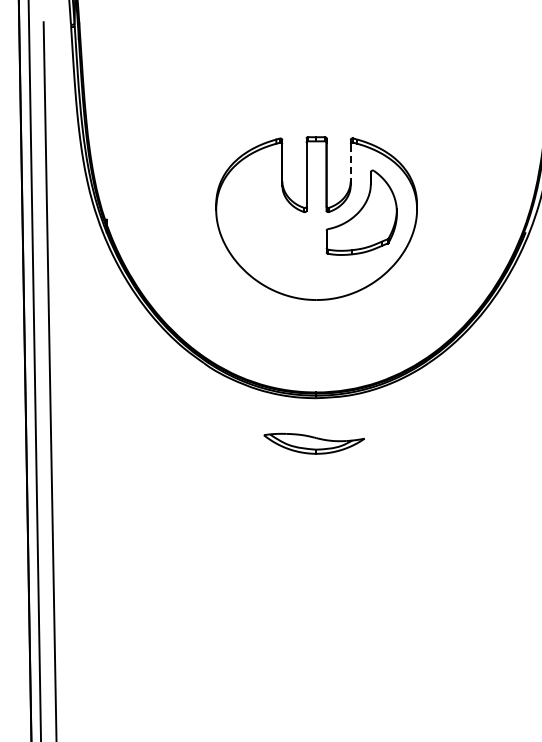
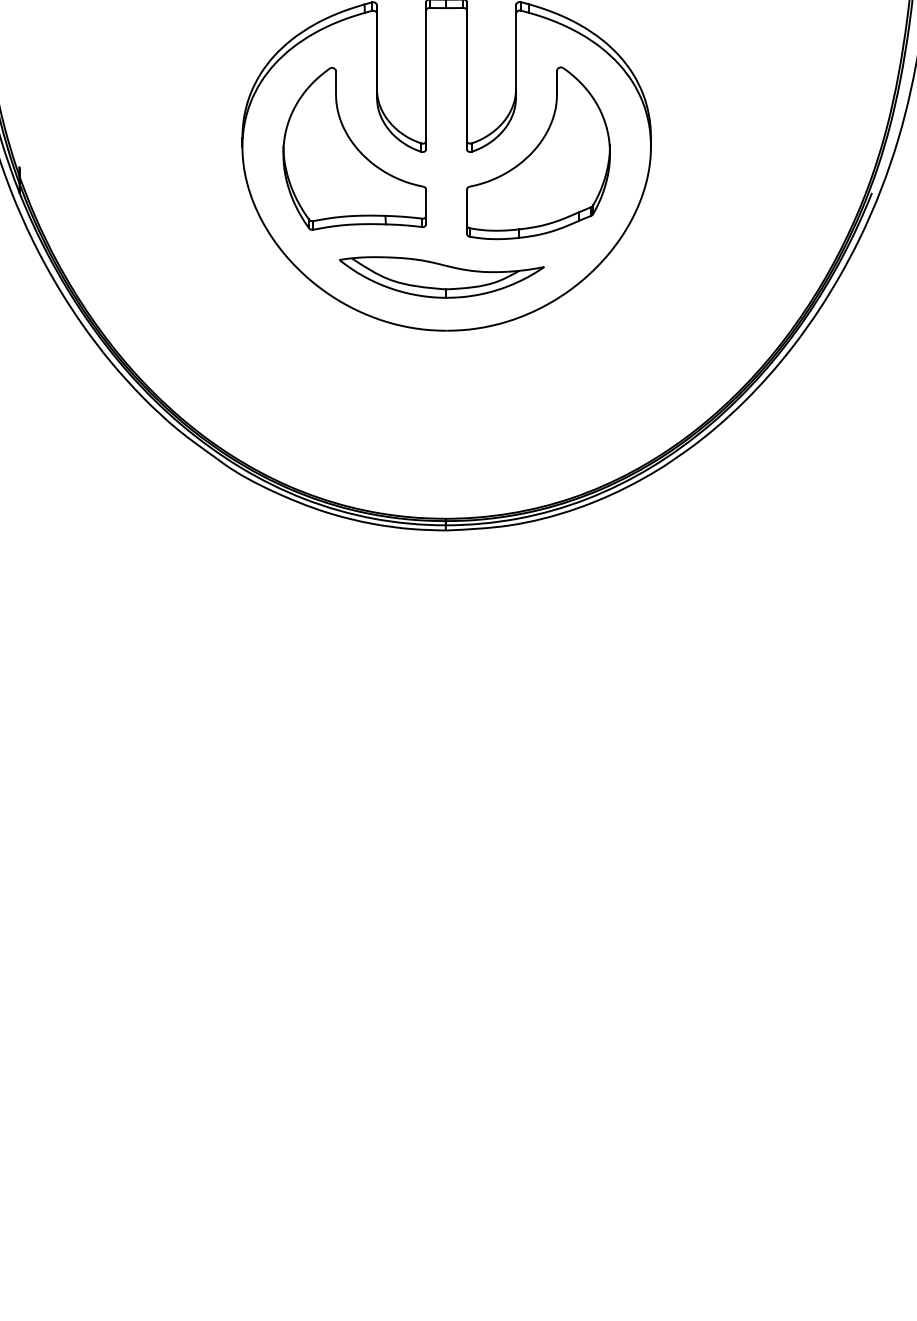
line: (350, 164) -> (515, 55), dashed -> solid
part: (271, 210) -> (354, 148), added
part: (313, 443) -> (440, 276), moved

